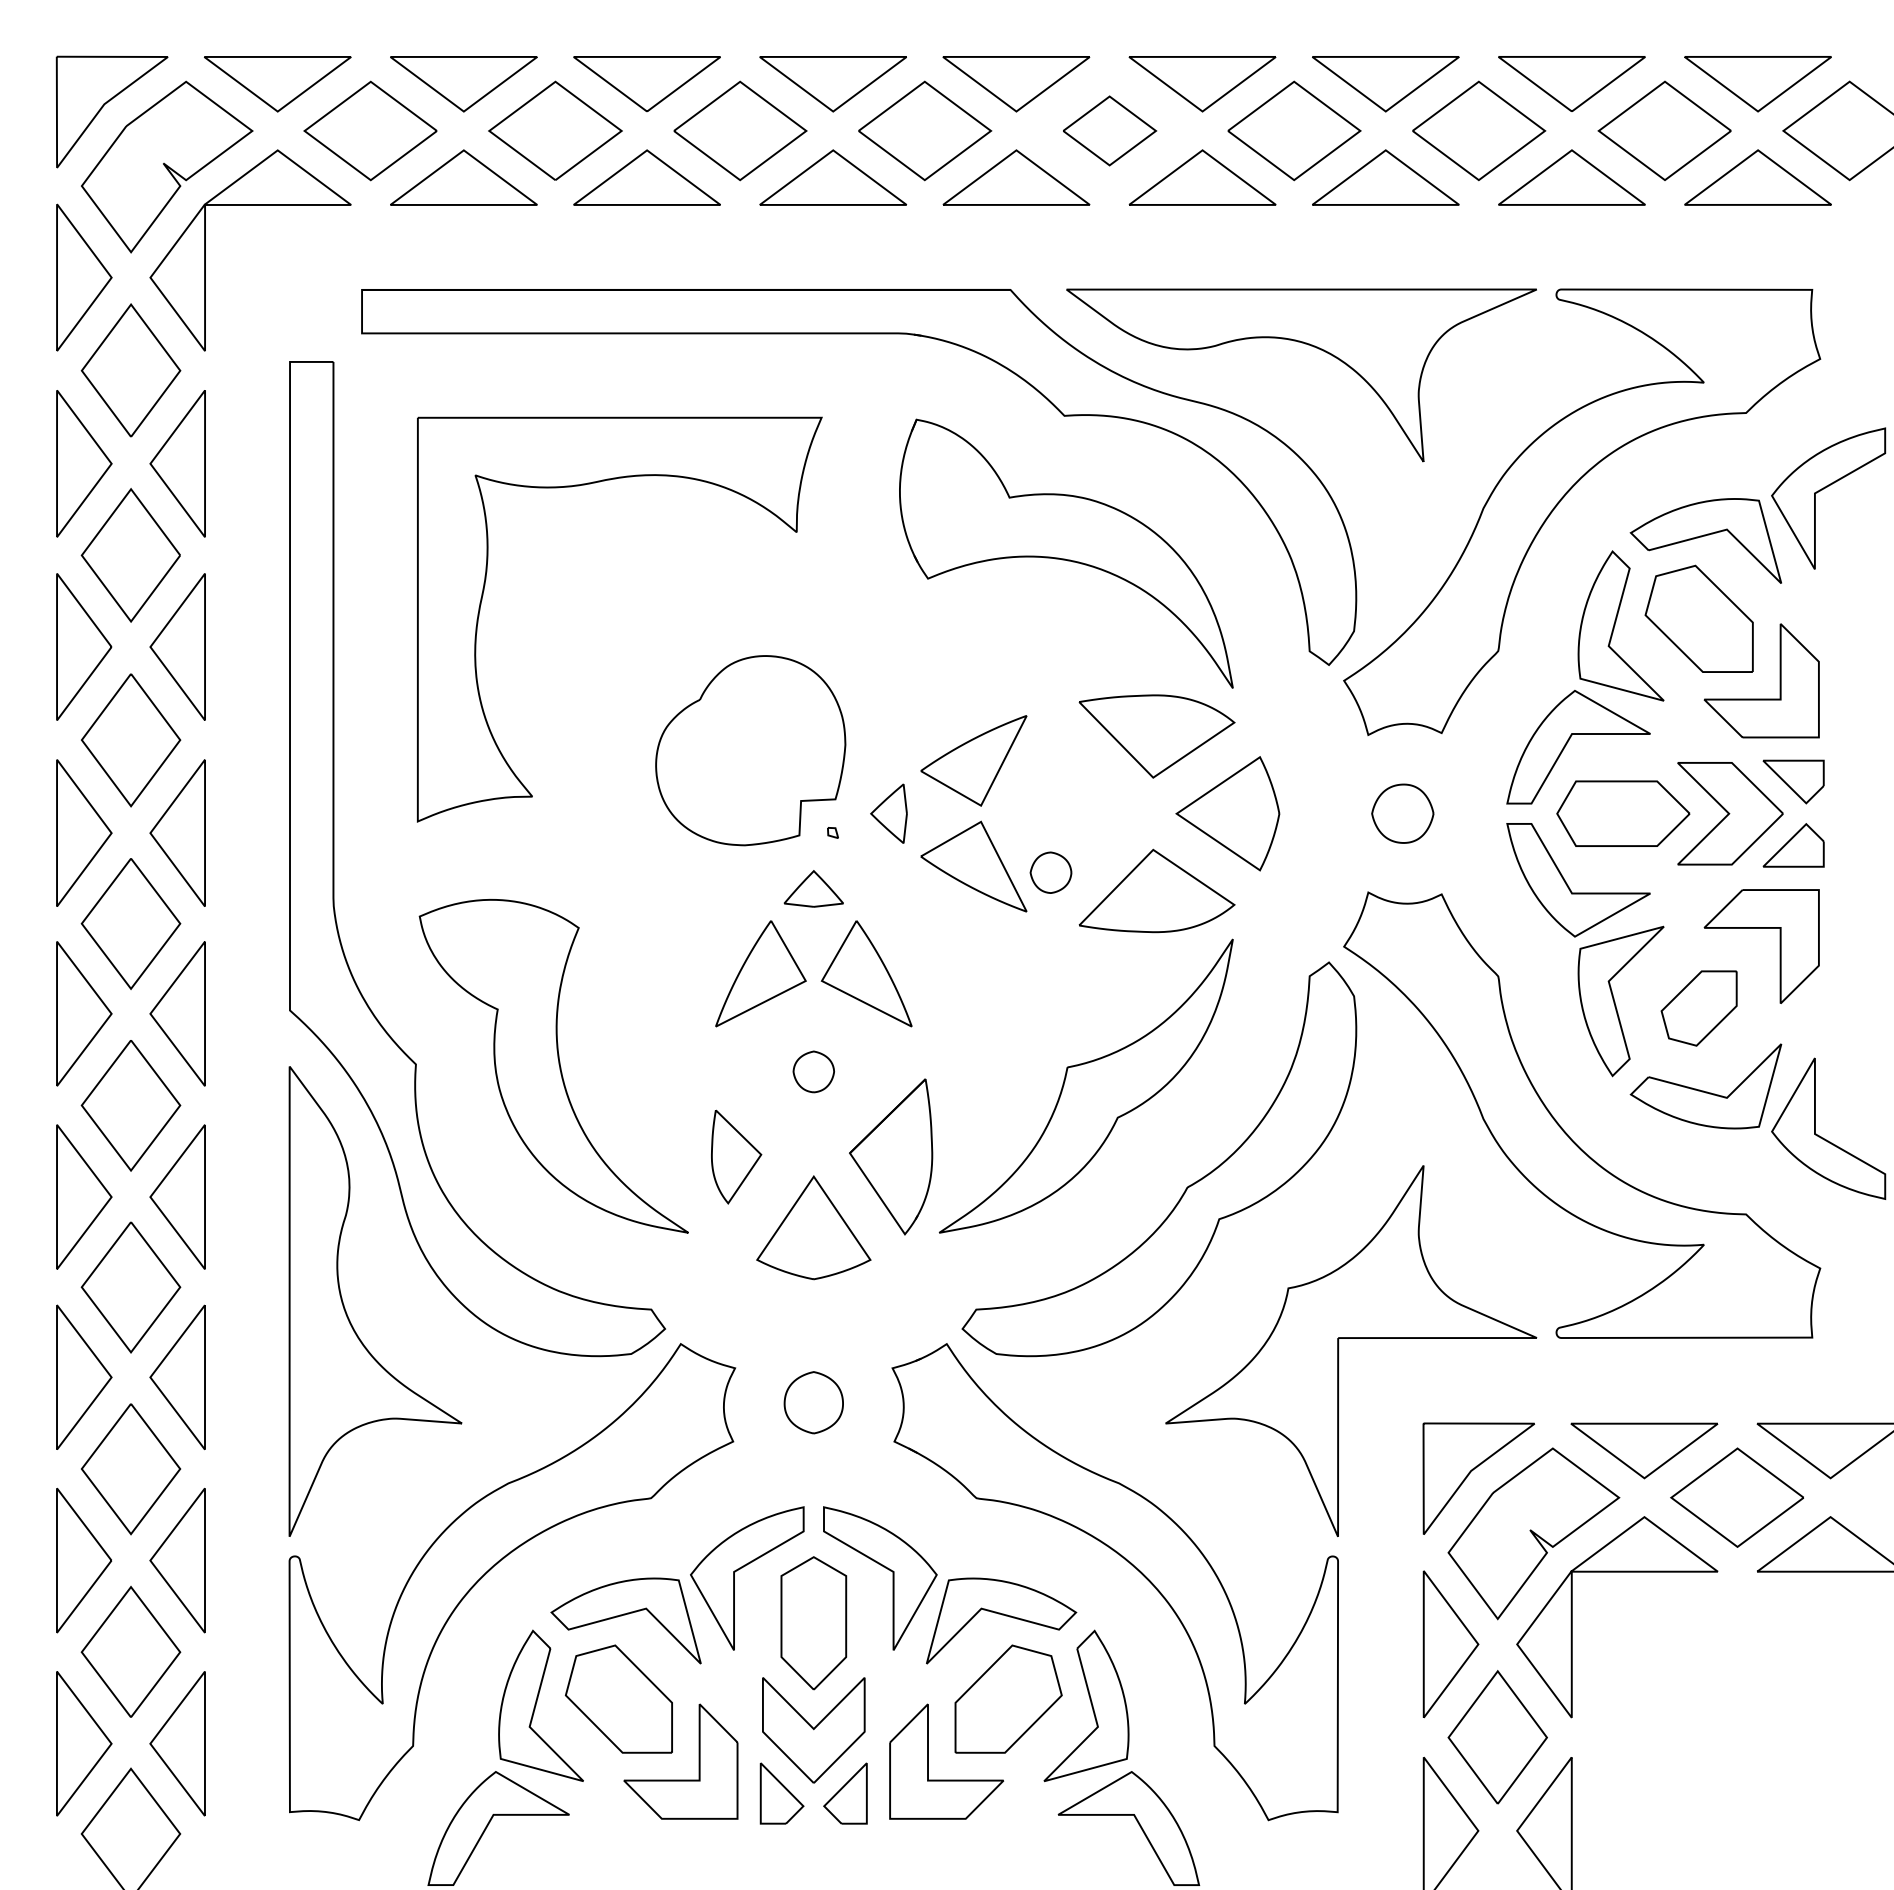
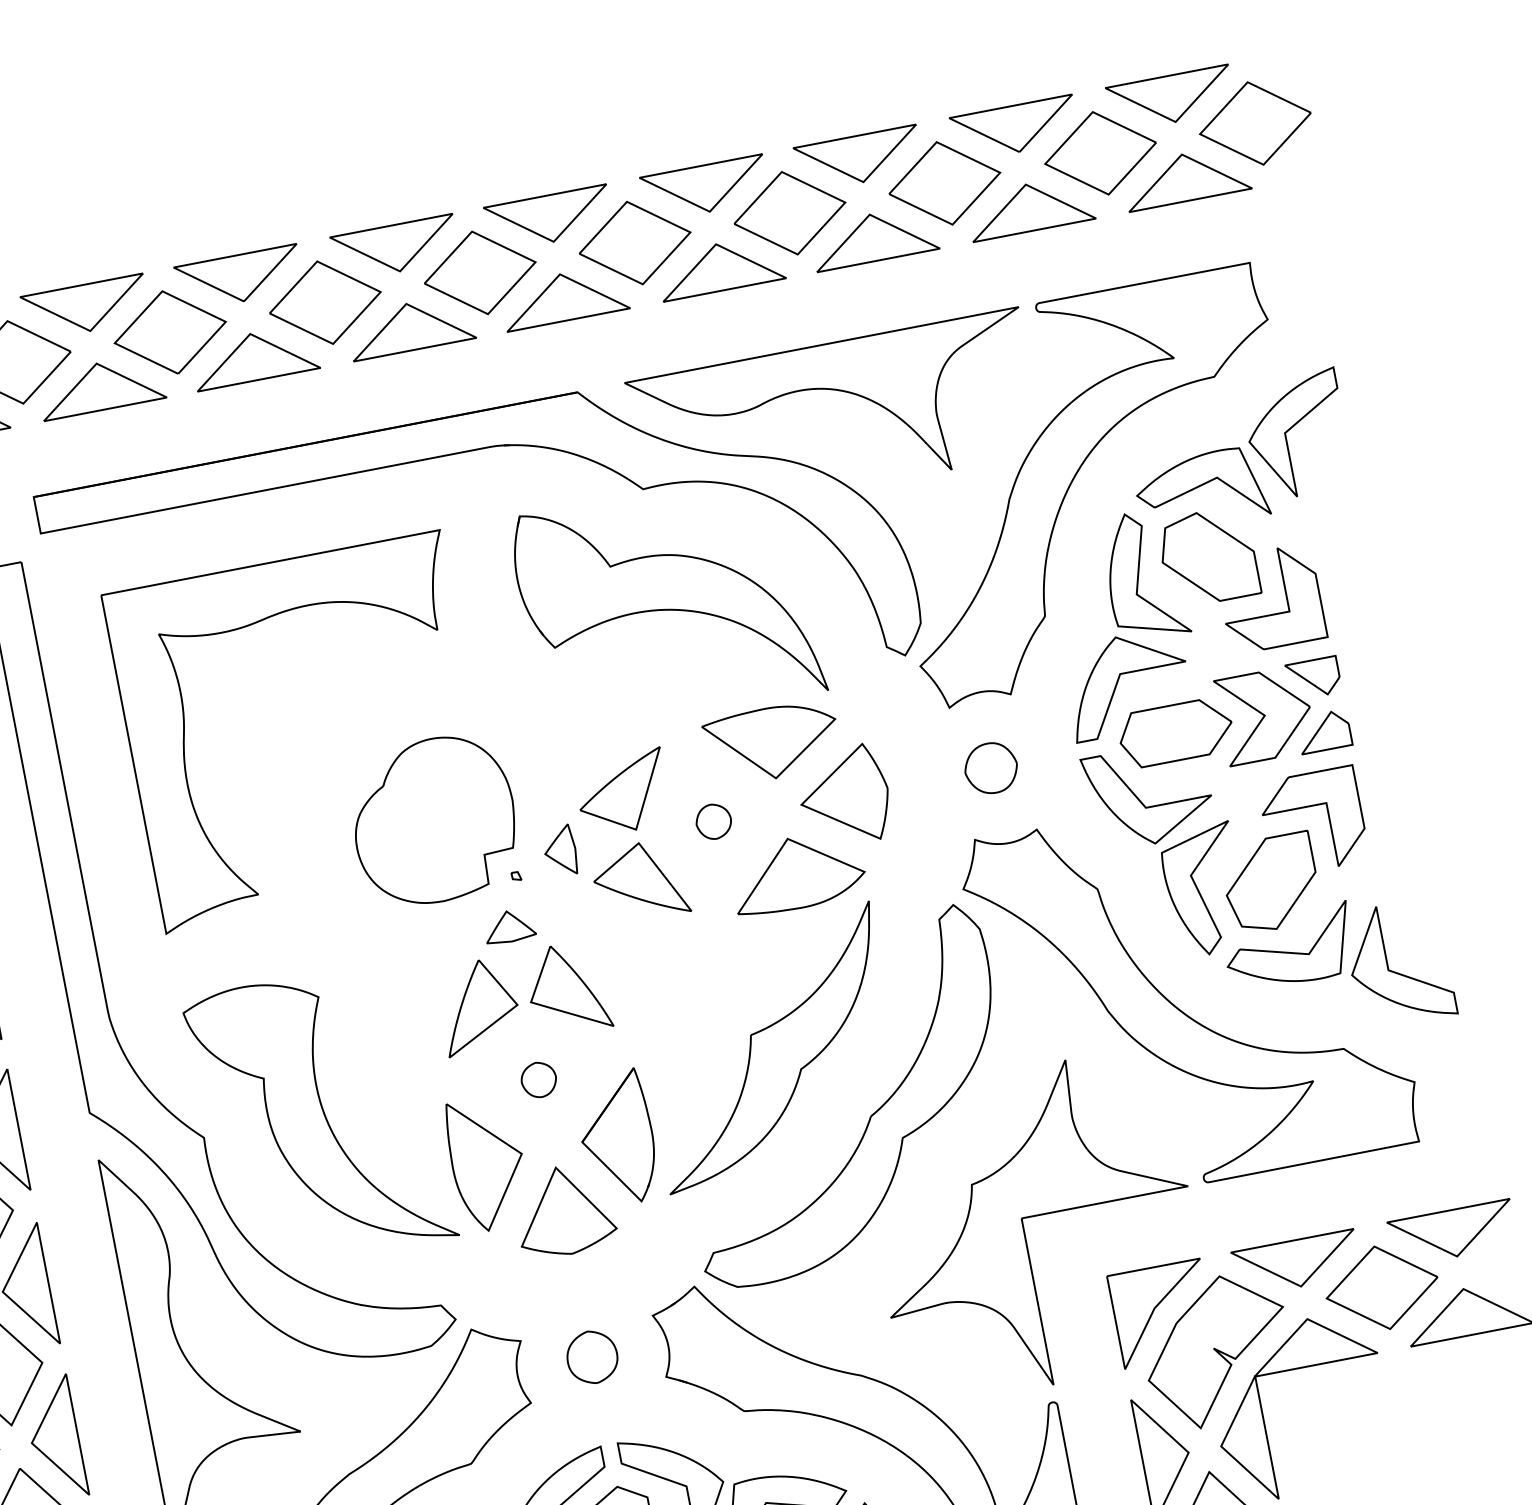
part: (1109, 130) -> (634, 242), size x1.43
part: (1050, 872) -> (713, 821), moved
part: (1698, 1008) -> (1270, 883), size x1.43
part: (736, 1156) -> (487, 1163), size x1.67

